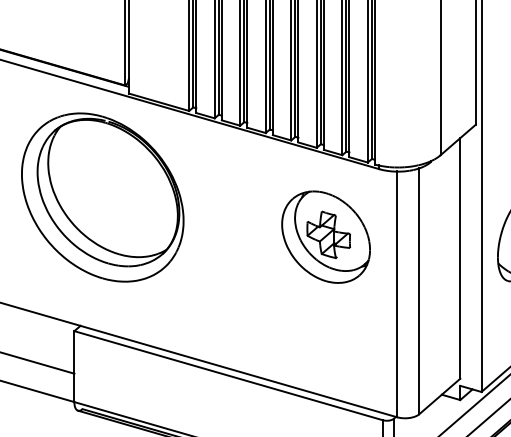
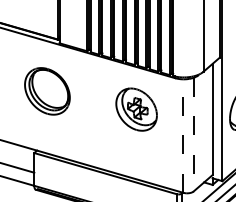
part: (102, 197) -> (47, 91), size x0.6
part: (325, 236) -> (136, 109), moved
line: (418, 290) -> (193, 134), solid -> dashed
line: (397, 295) -> (183, 136), solid -> dashed

